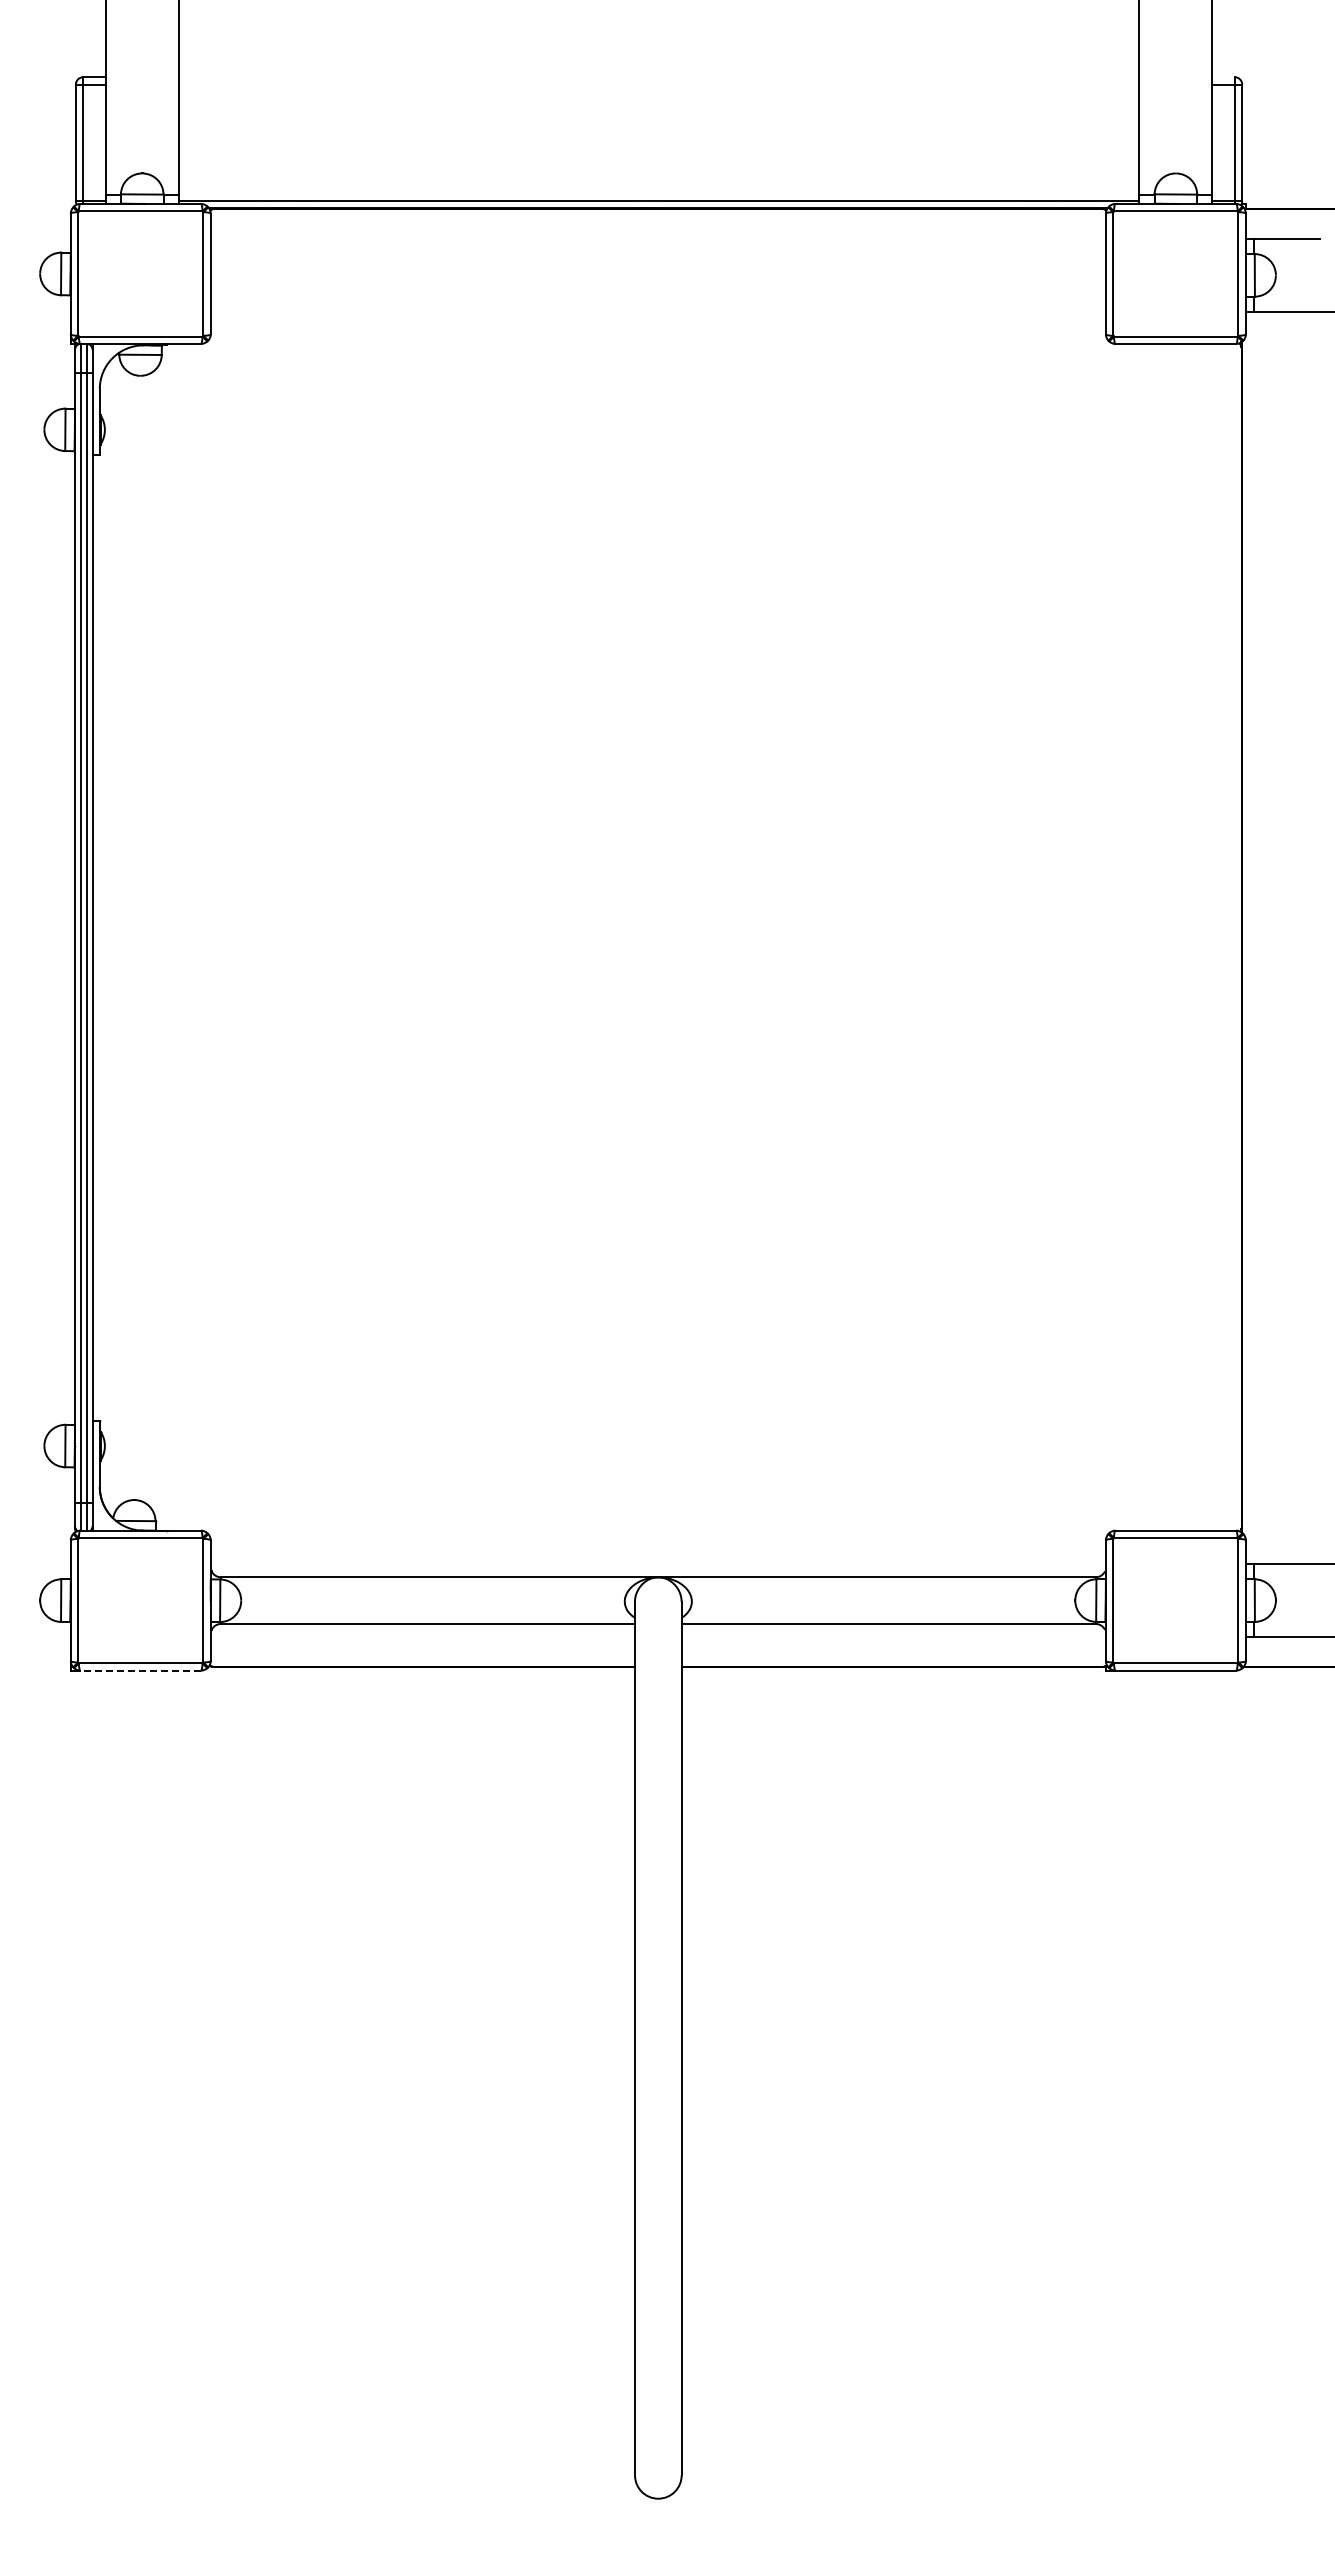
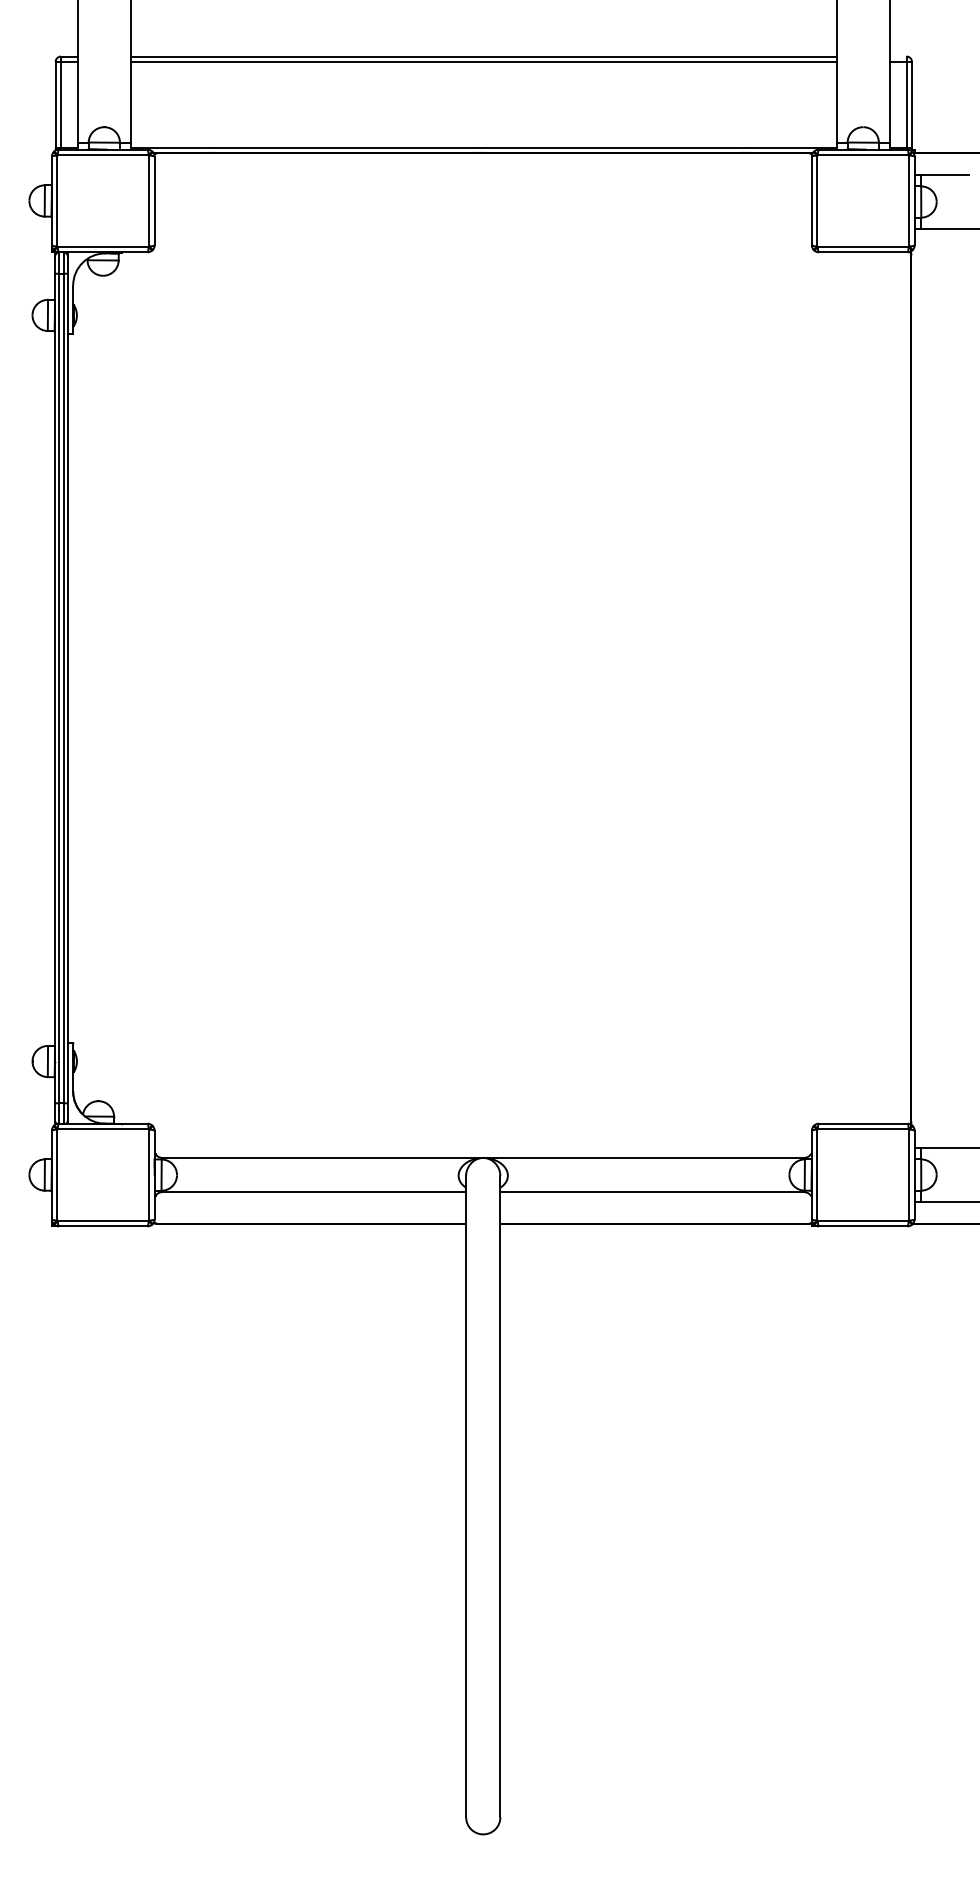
line: (658, 77) -> (483, 56), added
line: (658, 84) -> (483, 61), added
line: (140, 1670) -> (103, 1226), dashed -> solid

